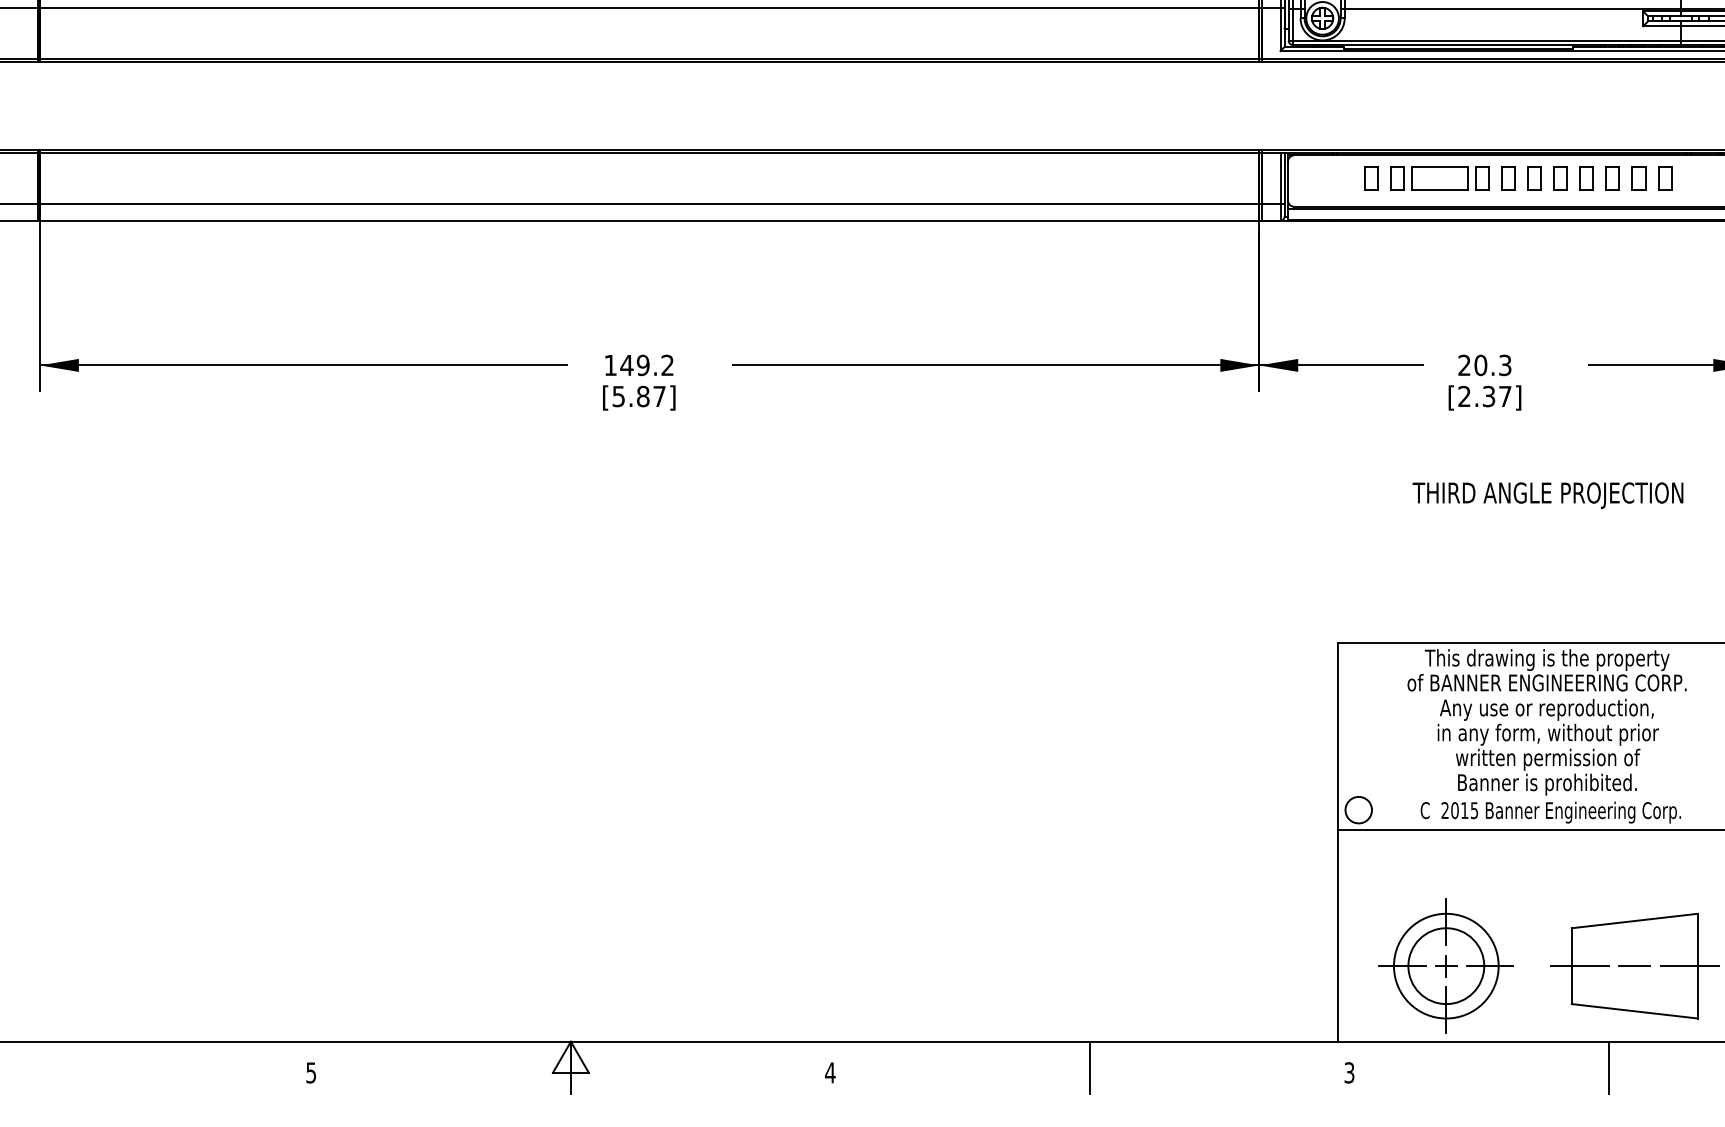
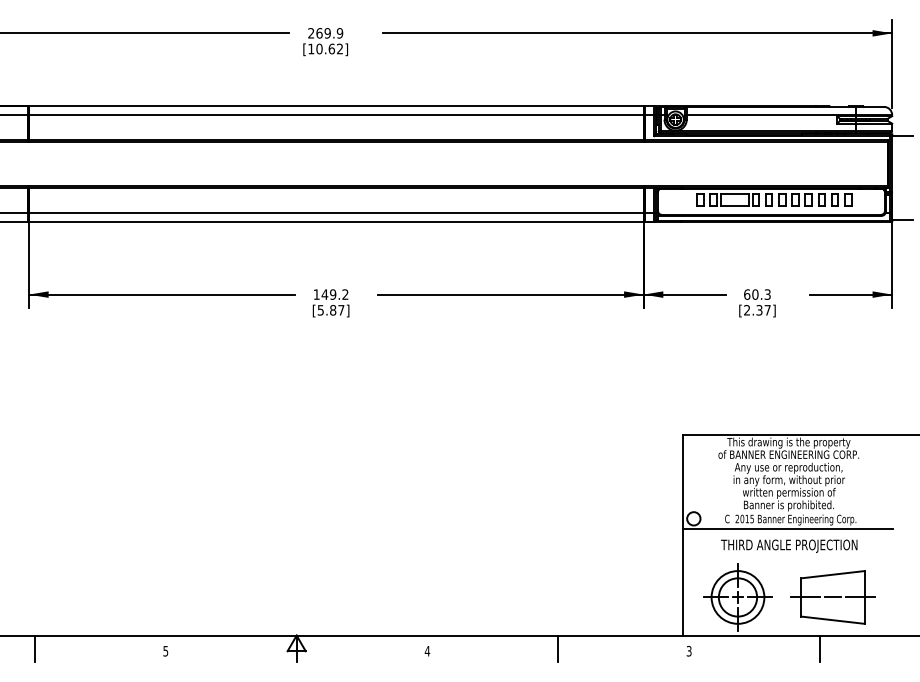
text: (1465, 365) -> (747, 294), 20.3 -> 60.3
text: (1548, 494) -> (789, 545), moved
line: (50, 1067) -> (34, 648), added

